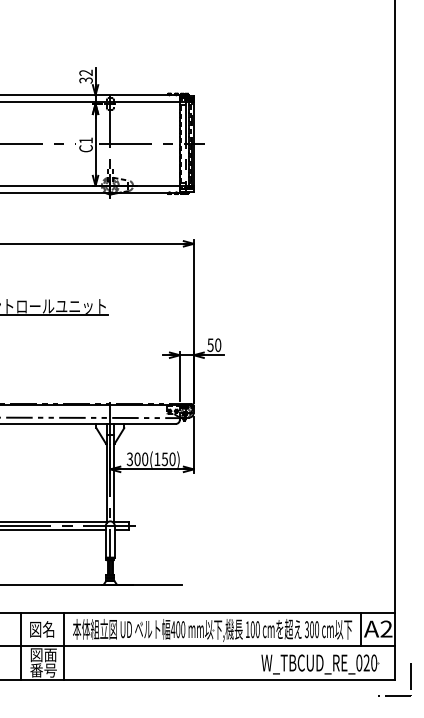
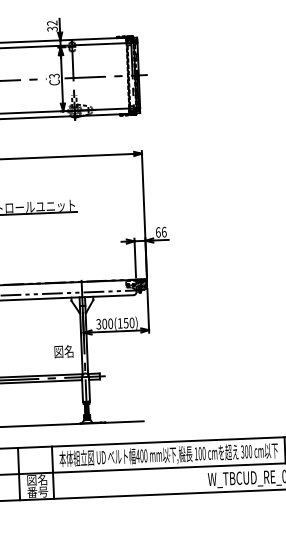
text: (85, 140) -> (53, 76), C1 -> C3
text: (214, 344) -> (161, 231), 50 -> 66
text: (42, 629) -> (64, 351), moved
text: (50, 654) -> (42, 479), 図面 -> 図名

